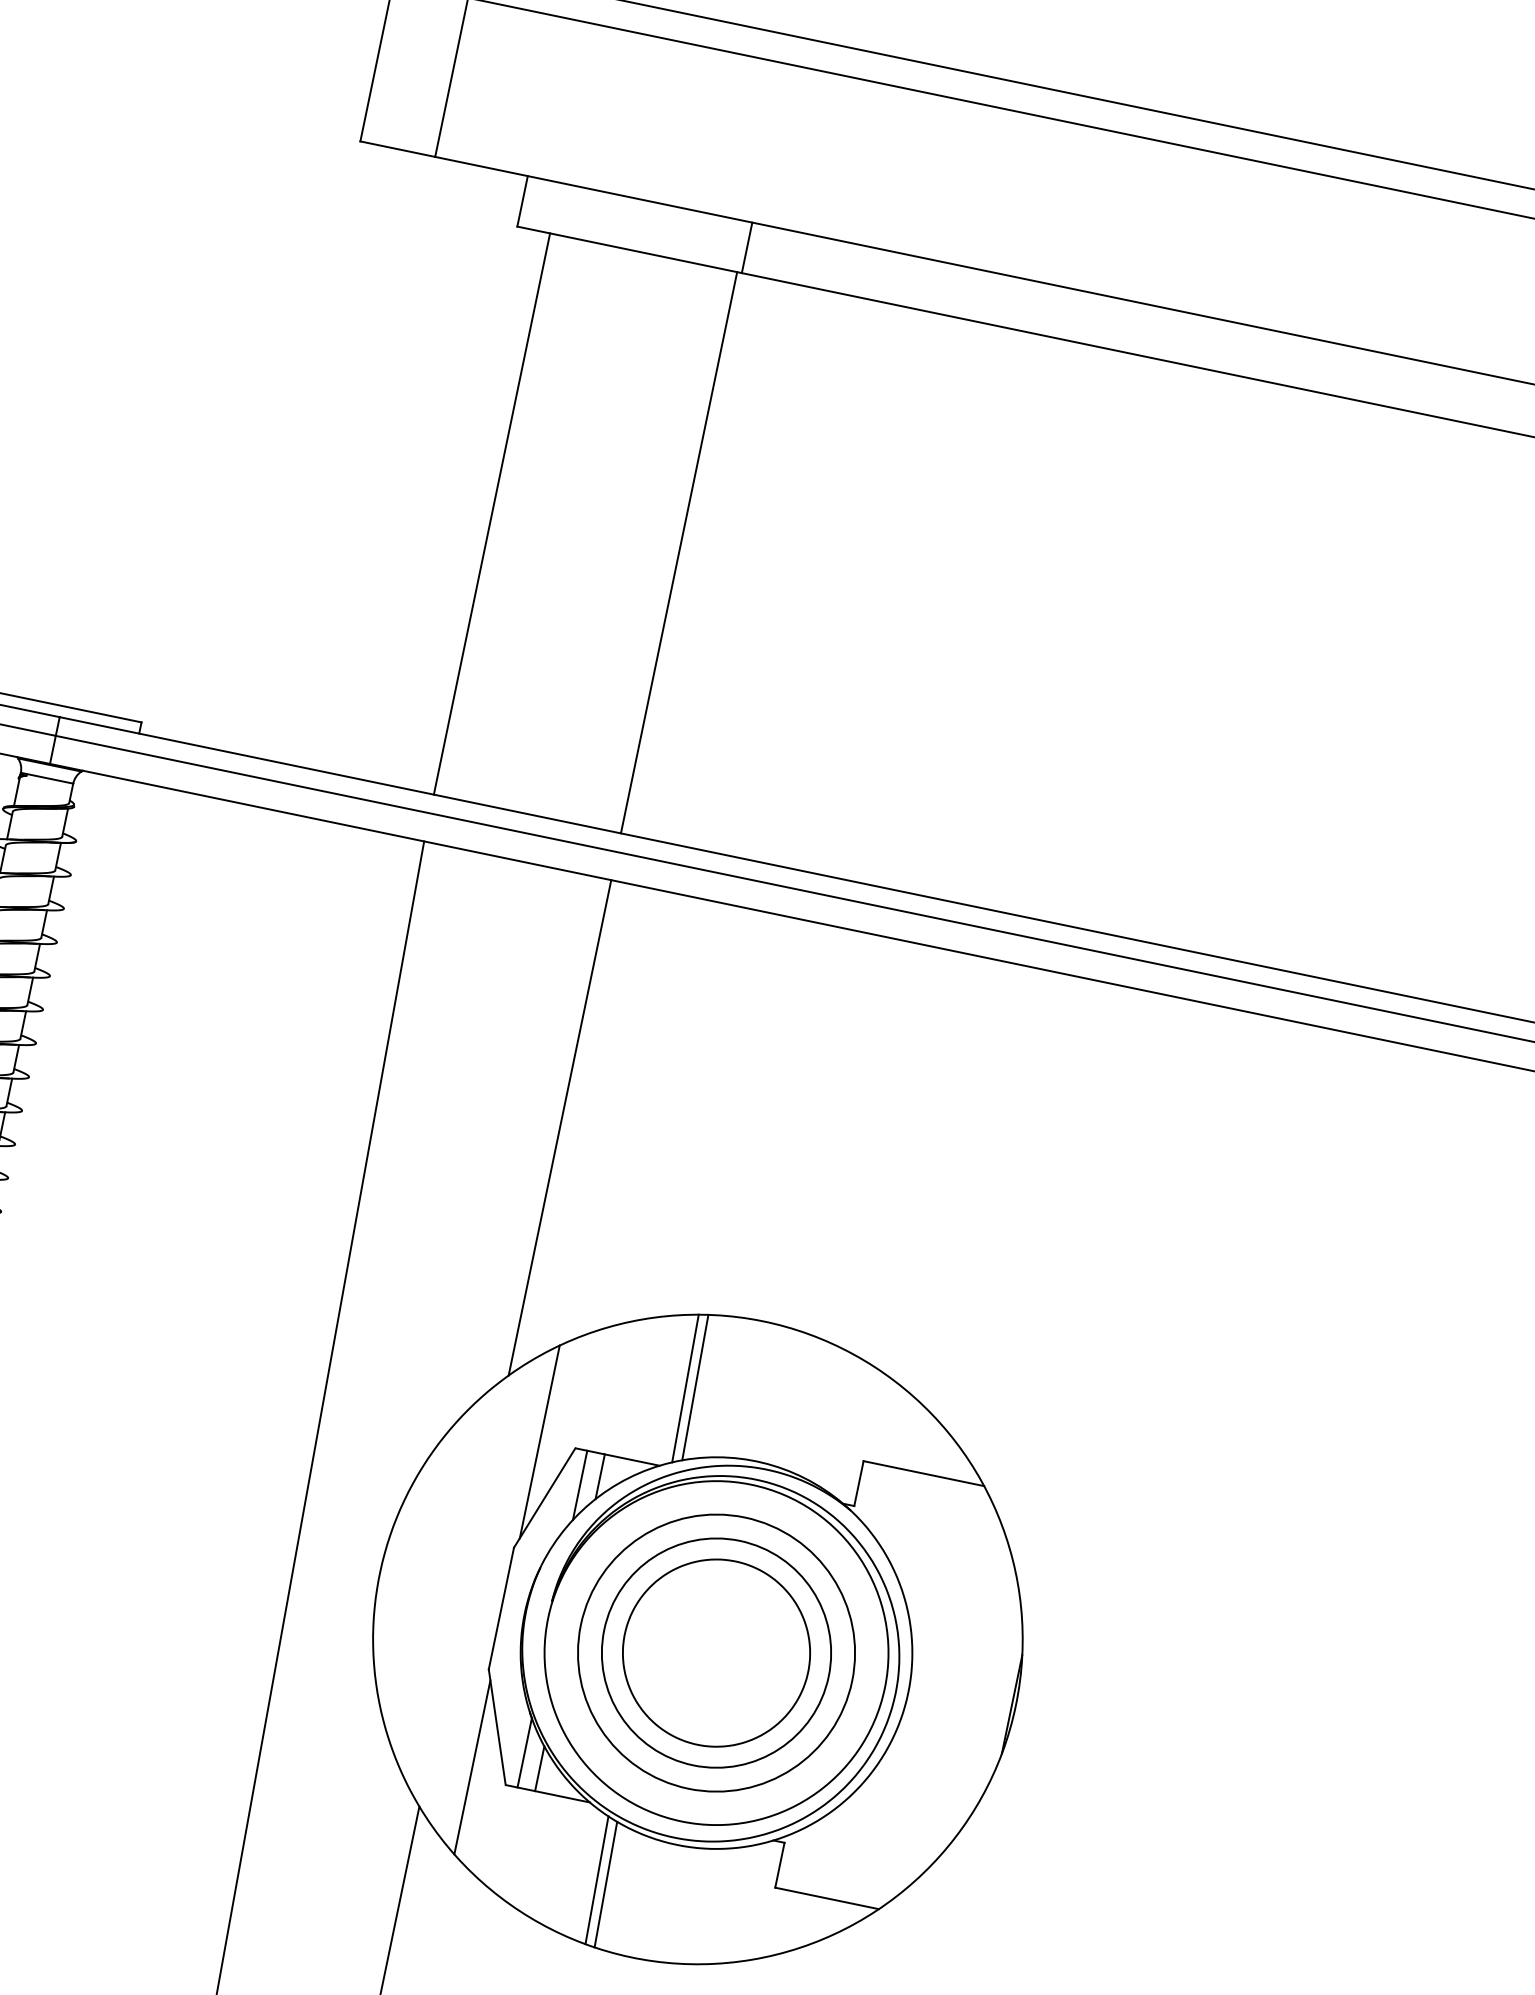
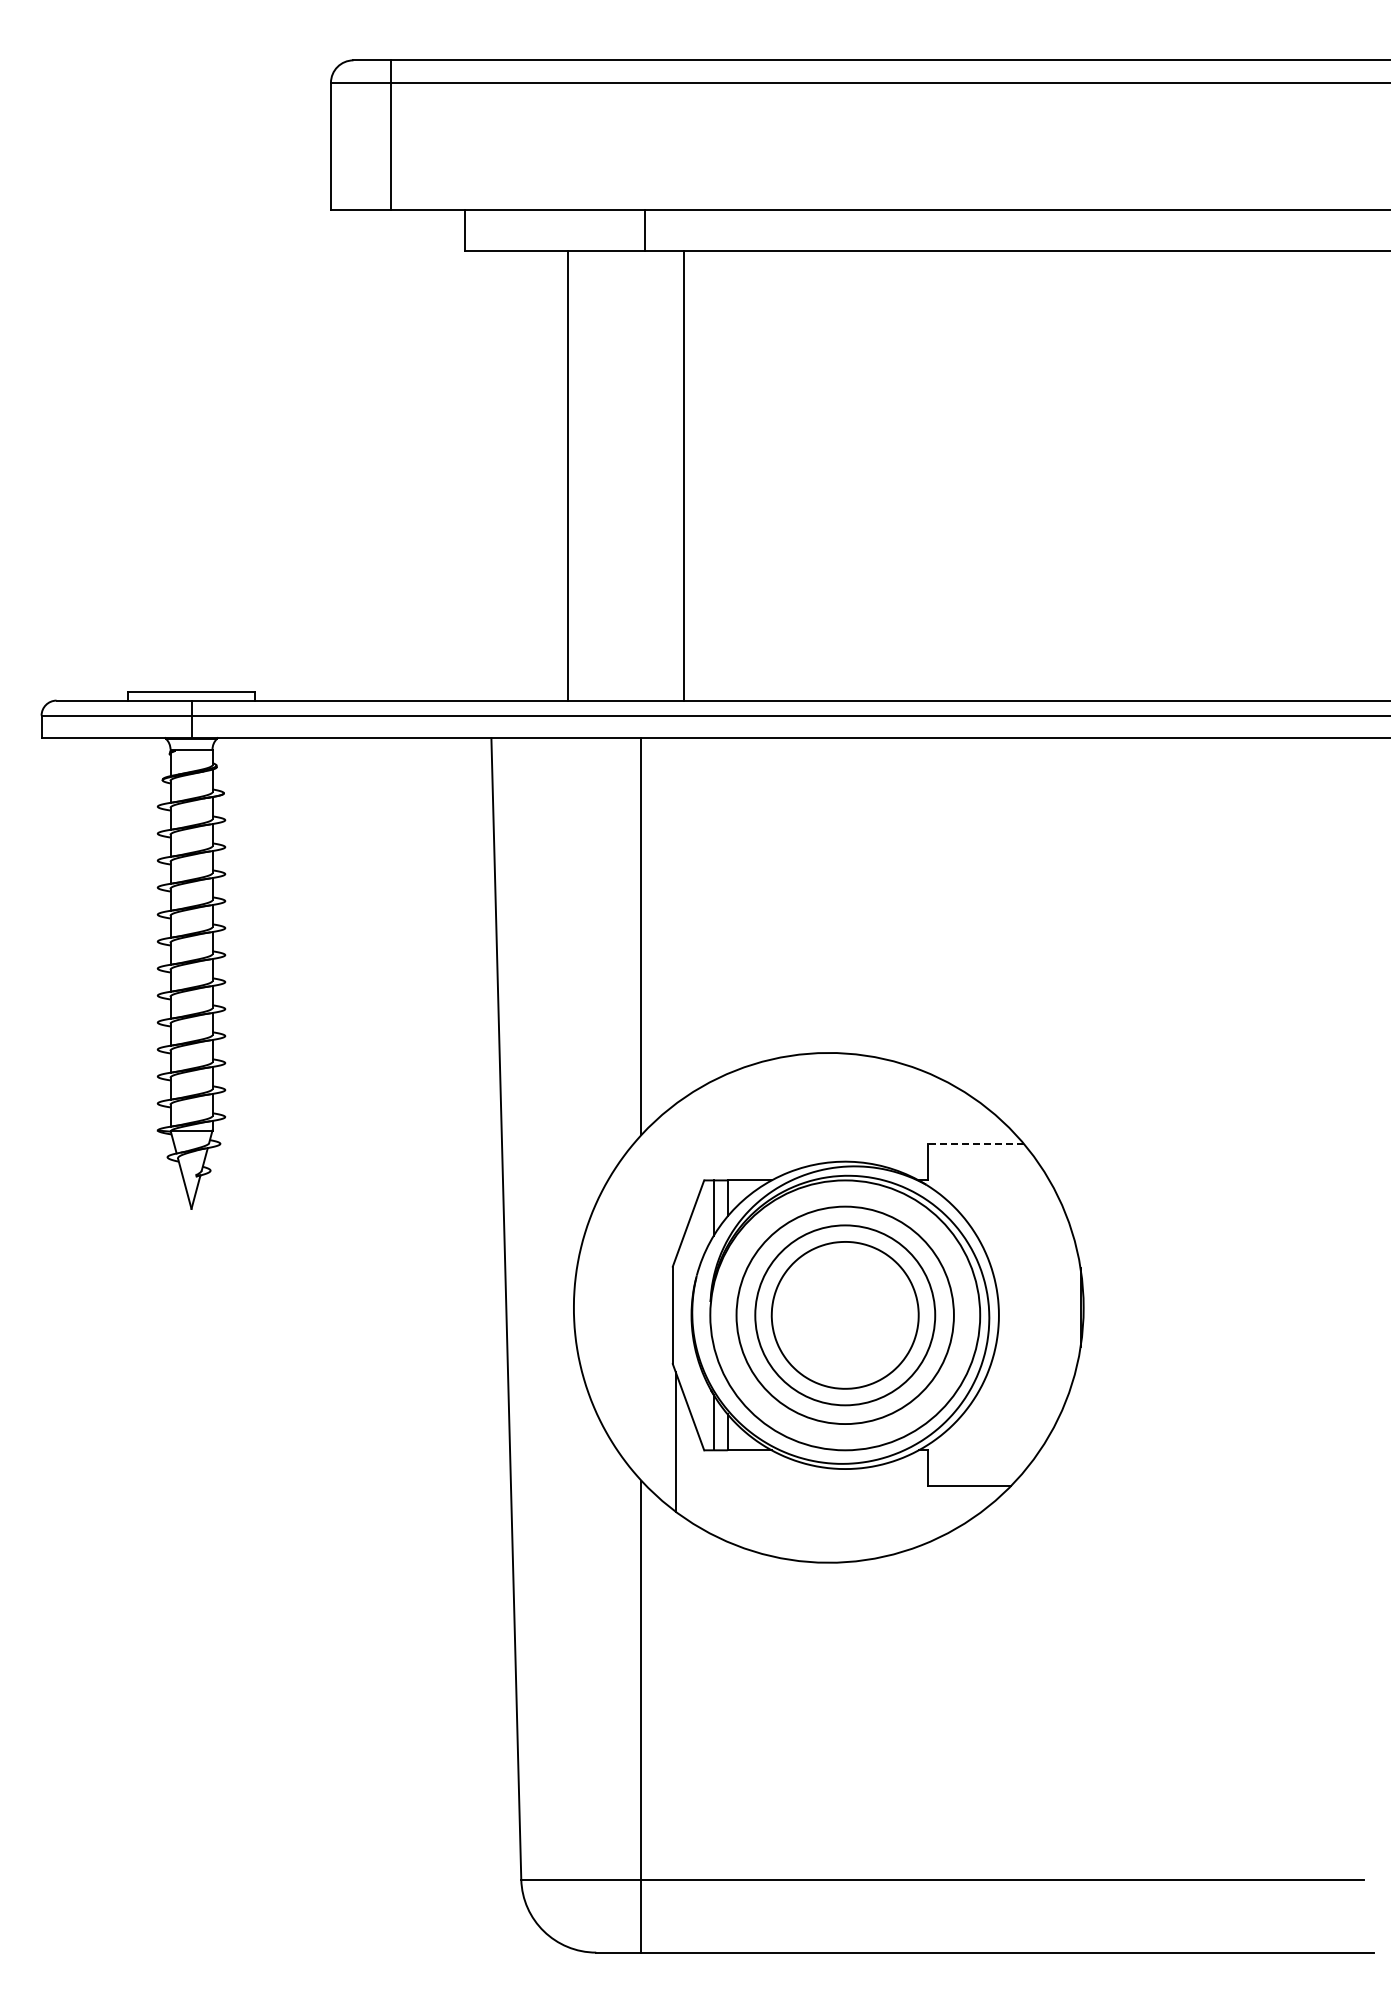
line: (492, 513) -> (568, 475), moved
line: (679, 552) -> (684, 475), moved
line: (684, 1387) -> (778, 1116), removed
line: (695, 1387) -> (786, 1114), removed
line: (539, 1440) -> (675, 1180), removed
line: (923, 1473) -> (975, 1144), solid -> dashed
line: (597, 1879) -> (789, 1508), removed
line: (605, 1883) -> (796, 1510), removed

